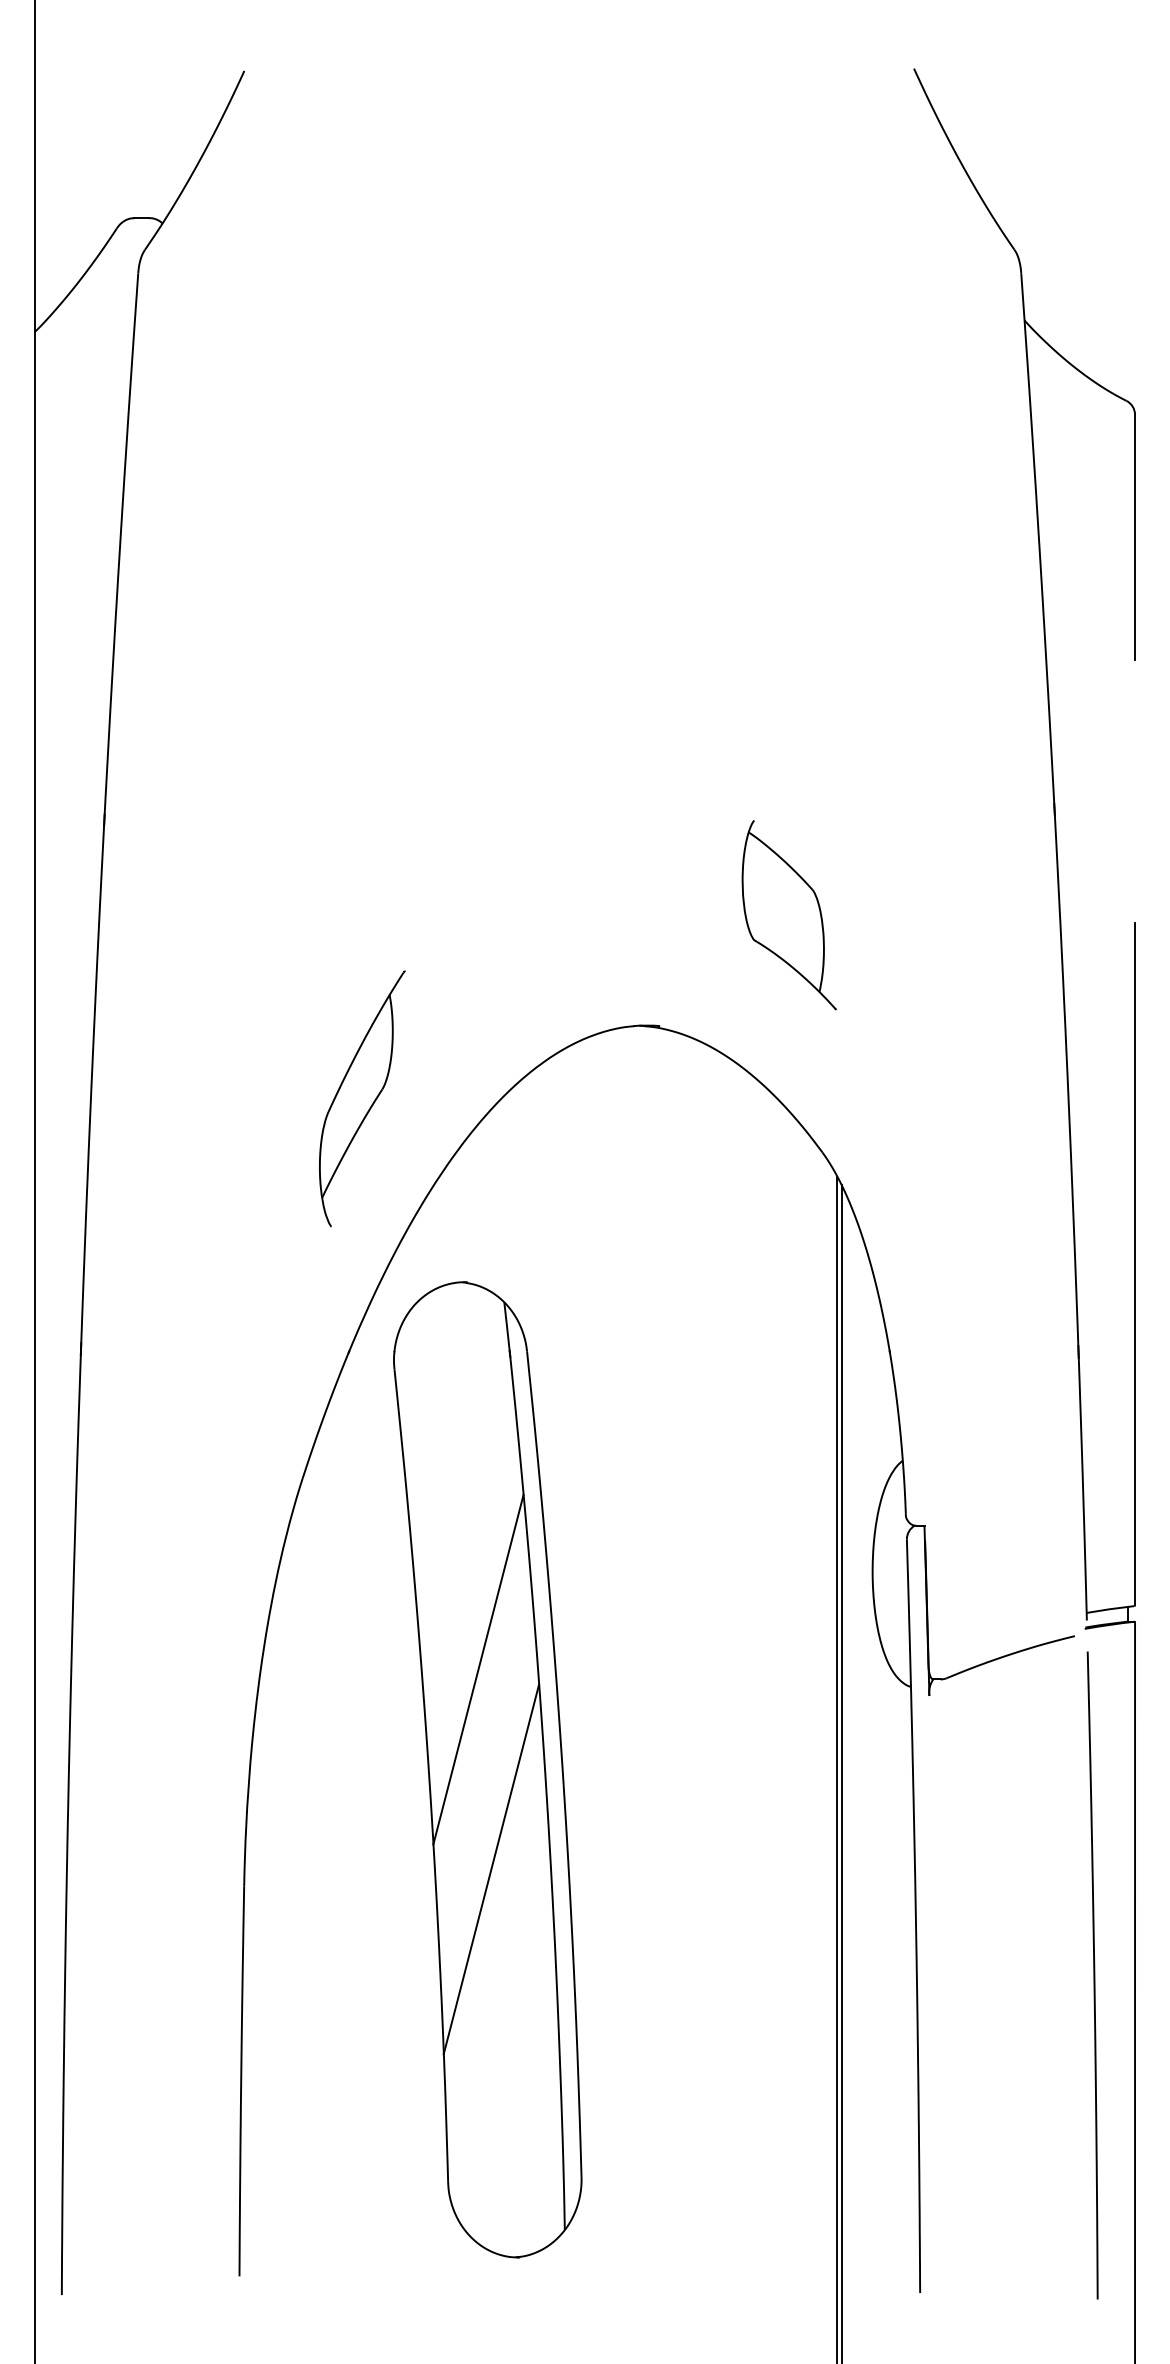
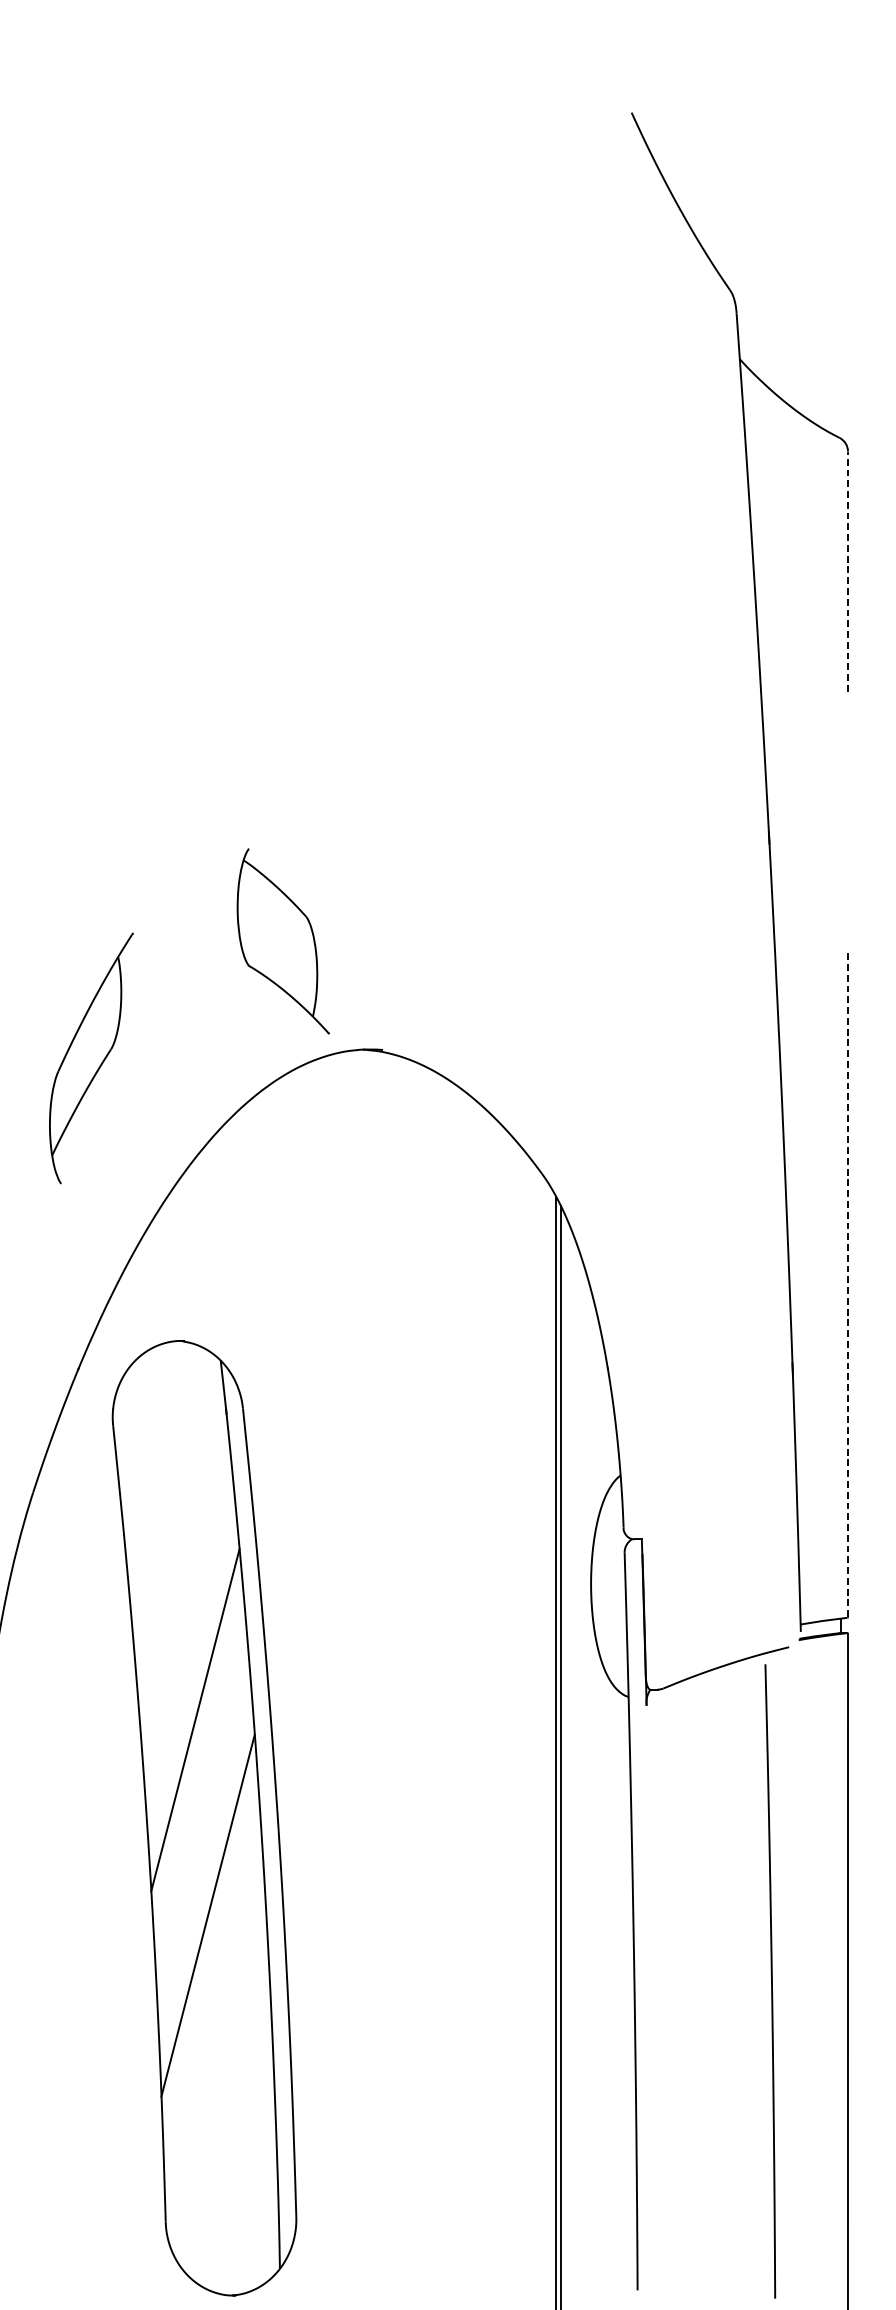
line: (1135, 537) -> (848, 571), solid -> dashed
part: (788, 915) -> (282, 941), moved
part: (362, 1098) -> (91, 1058), moved
line: (1135, 1263) -> (848, 1282), solid -> dashed
part: (487, 1769) -> (204, 1817), moved
curve: (1093, 1975) -> (771, 1981), moved

